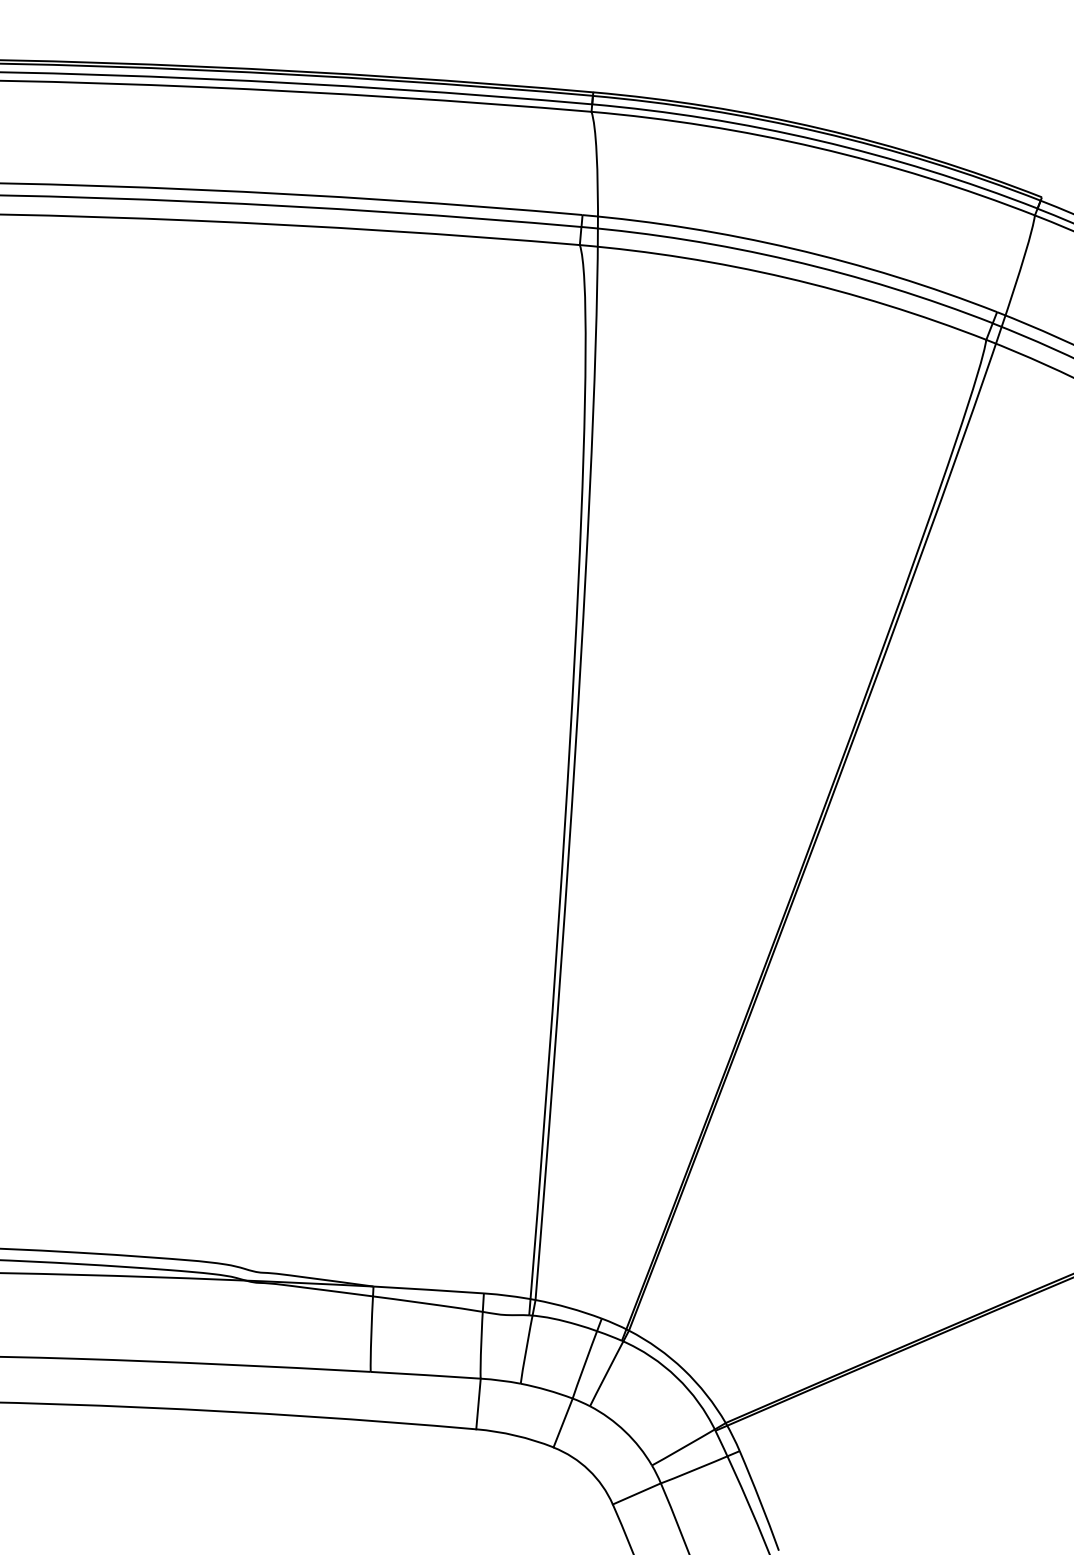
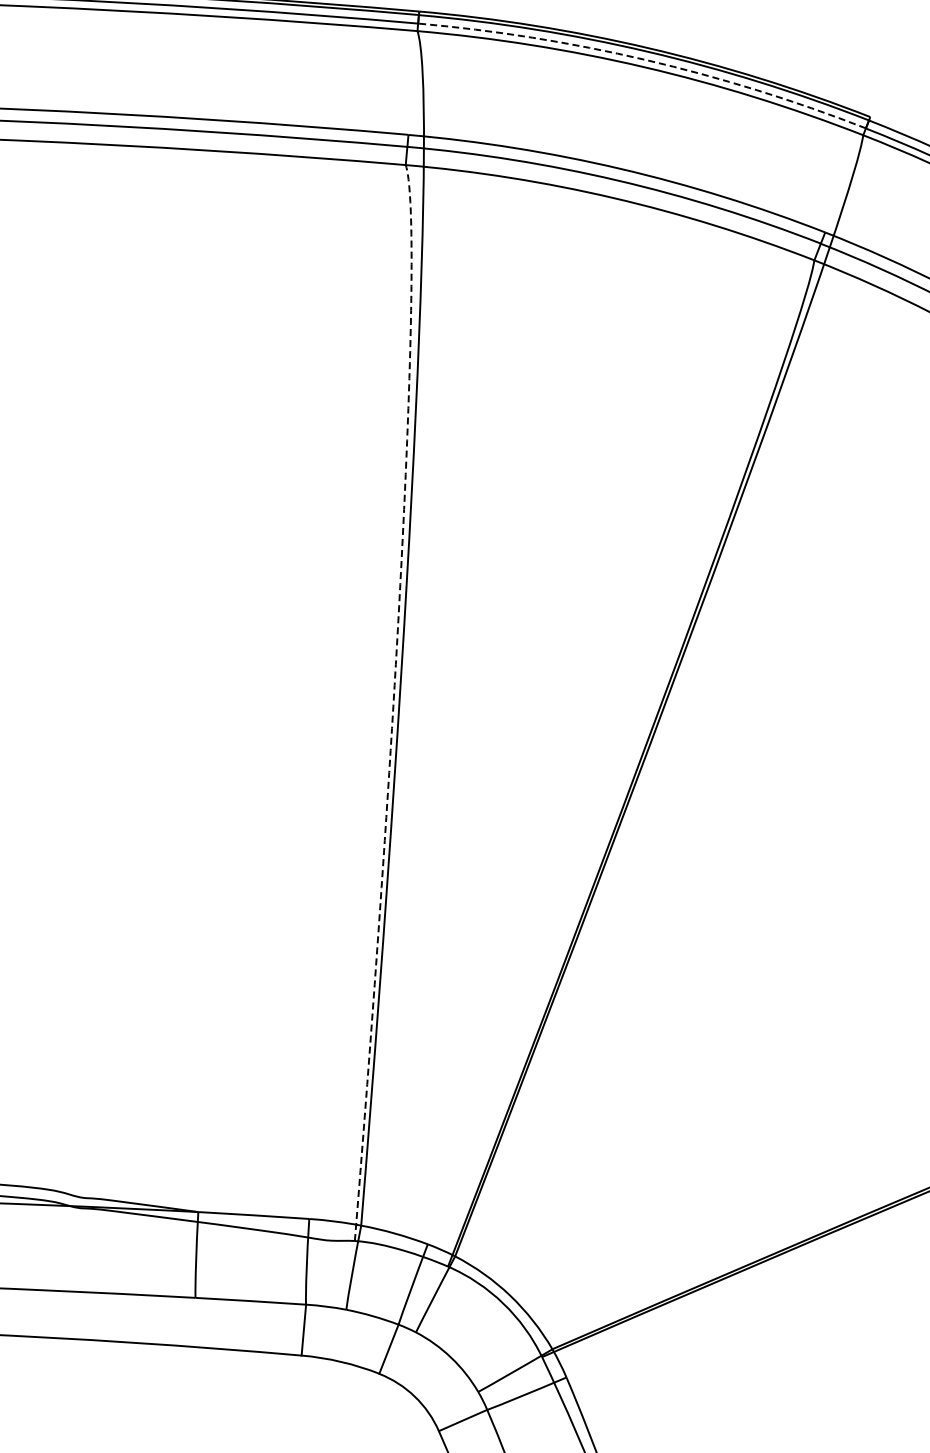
arc: (818, 140) -> (645, 59), solid -> dashed
arc: (568, 760) -> (394, 683), solid -> dashed

